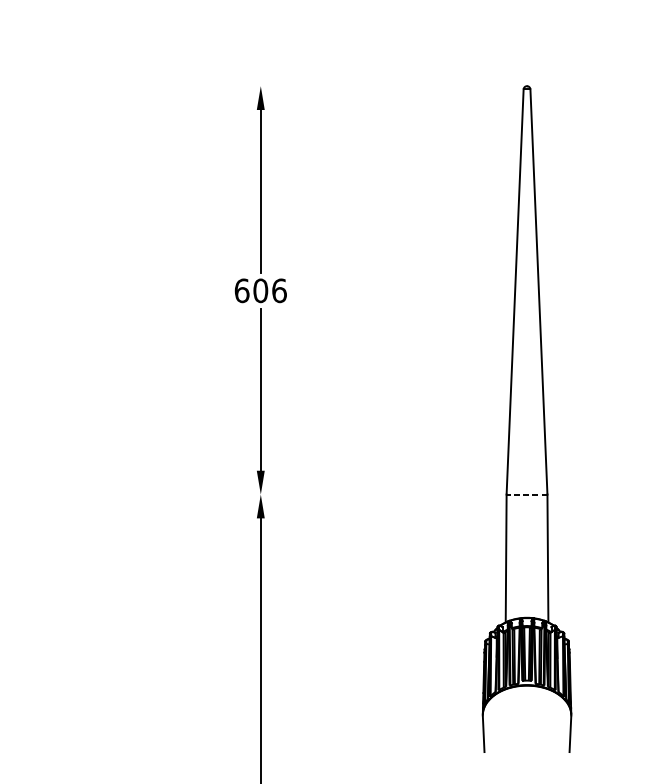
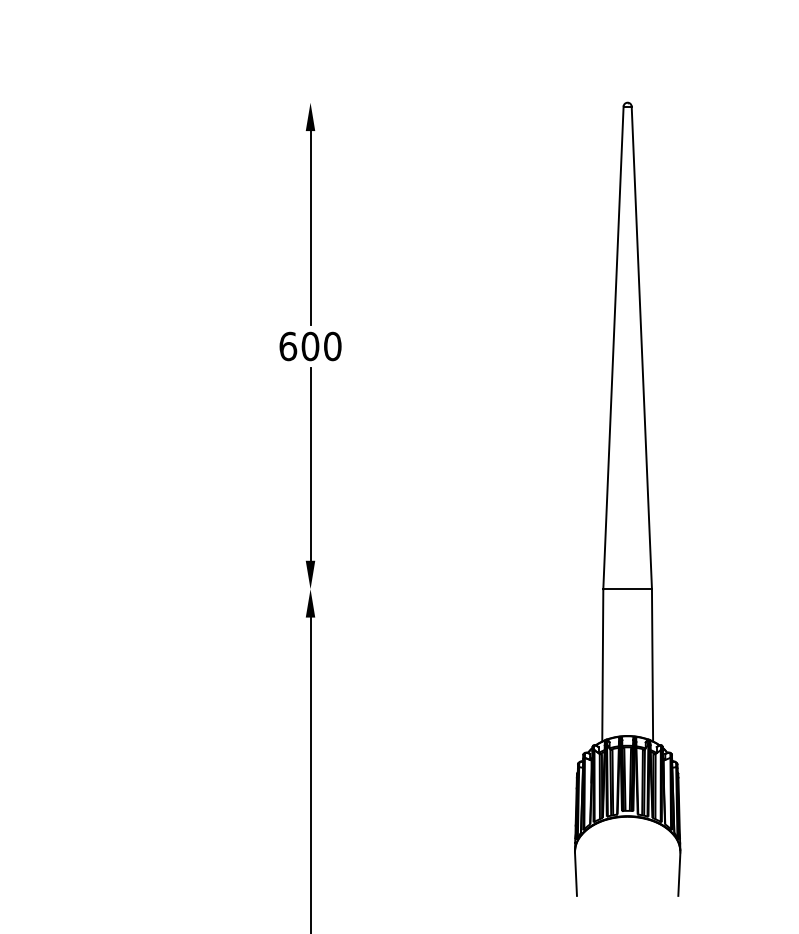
text: (279, 290) -> (332, 345), 606 -> 600
line: (526, 494) -> (627, 589), dashed -> solid

